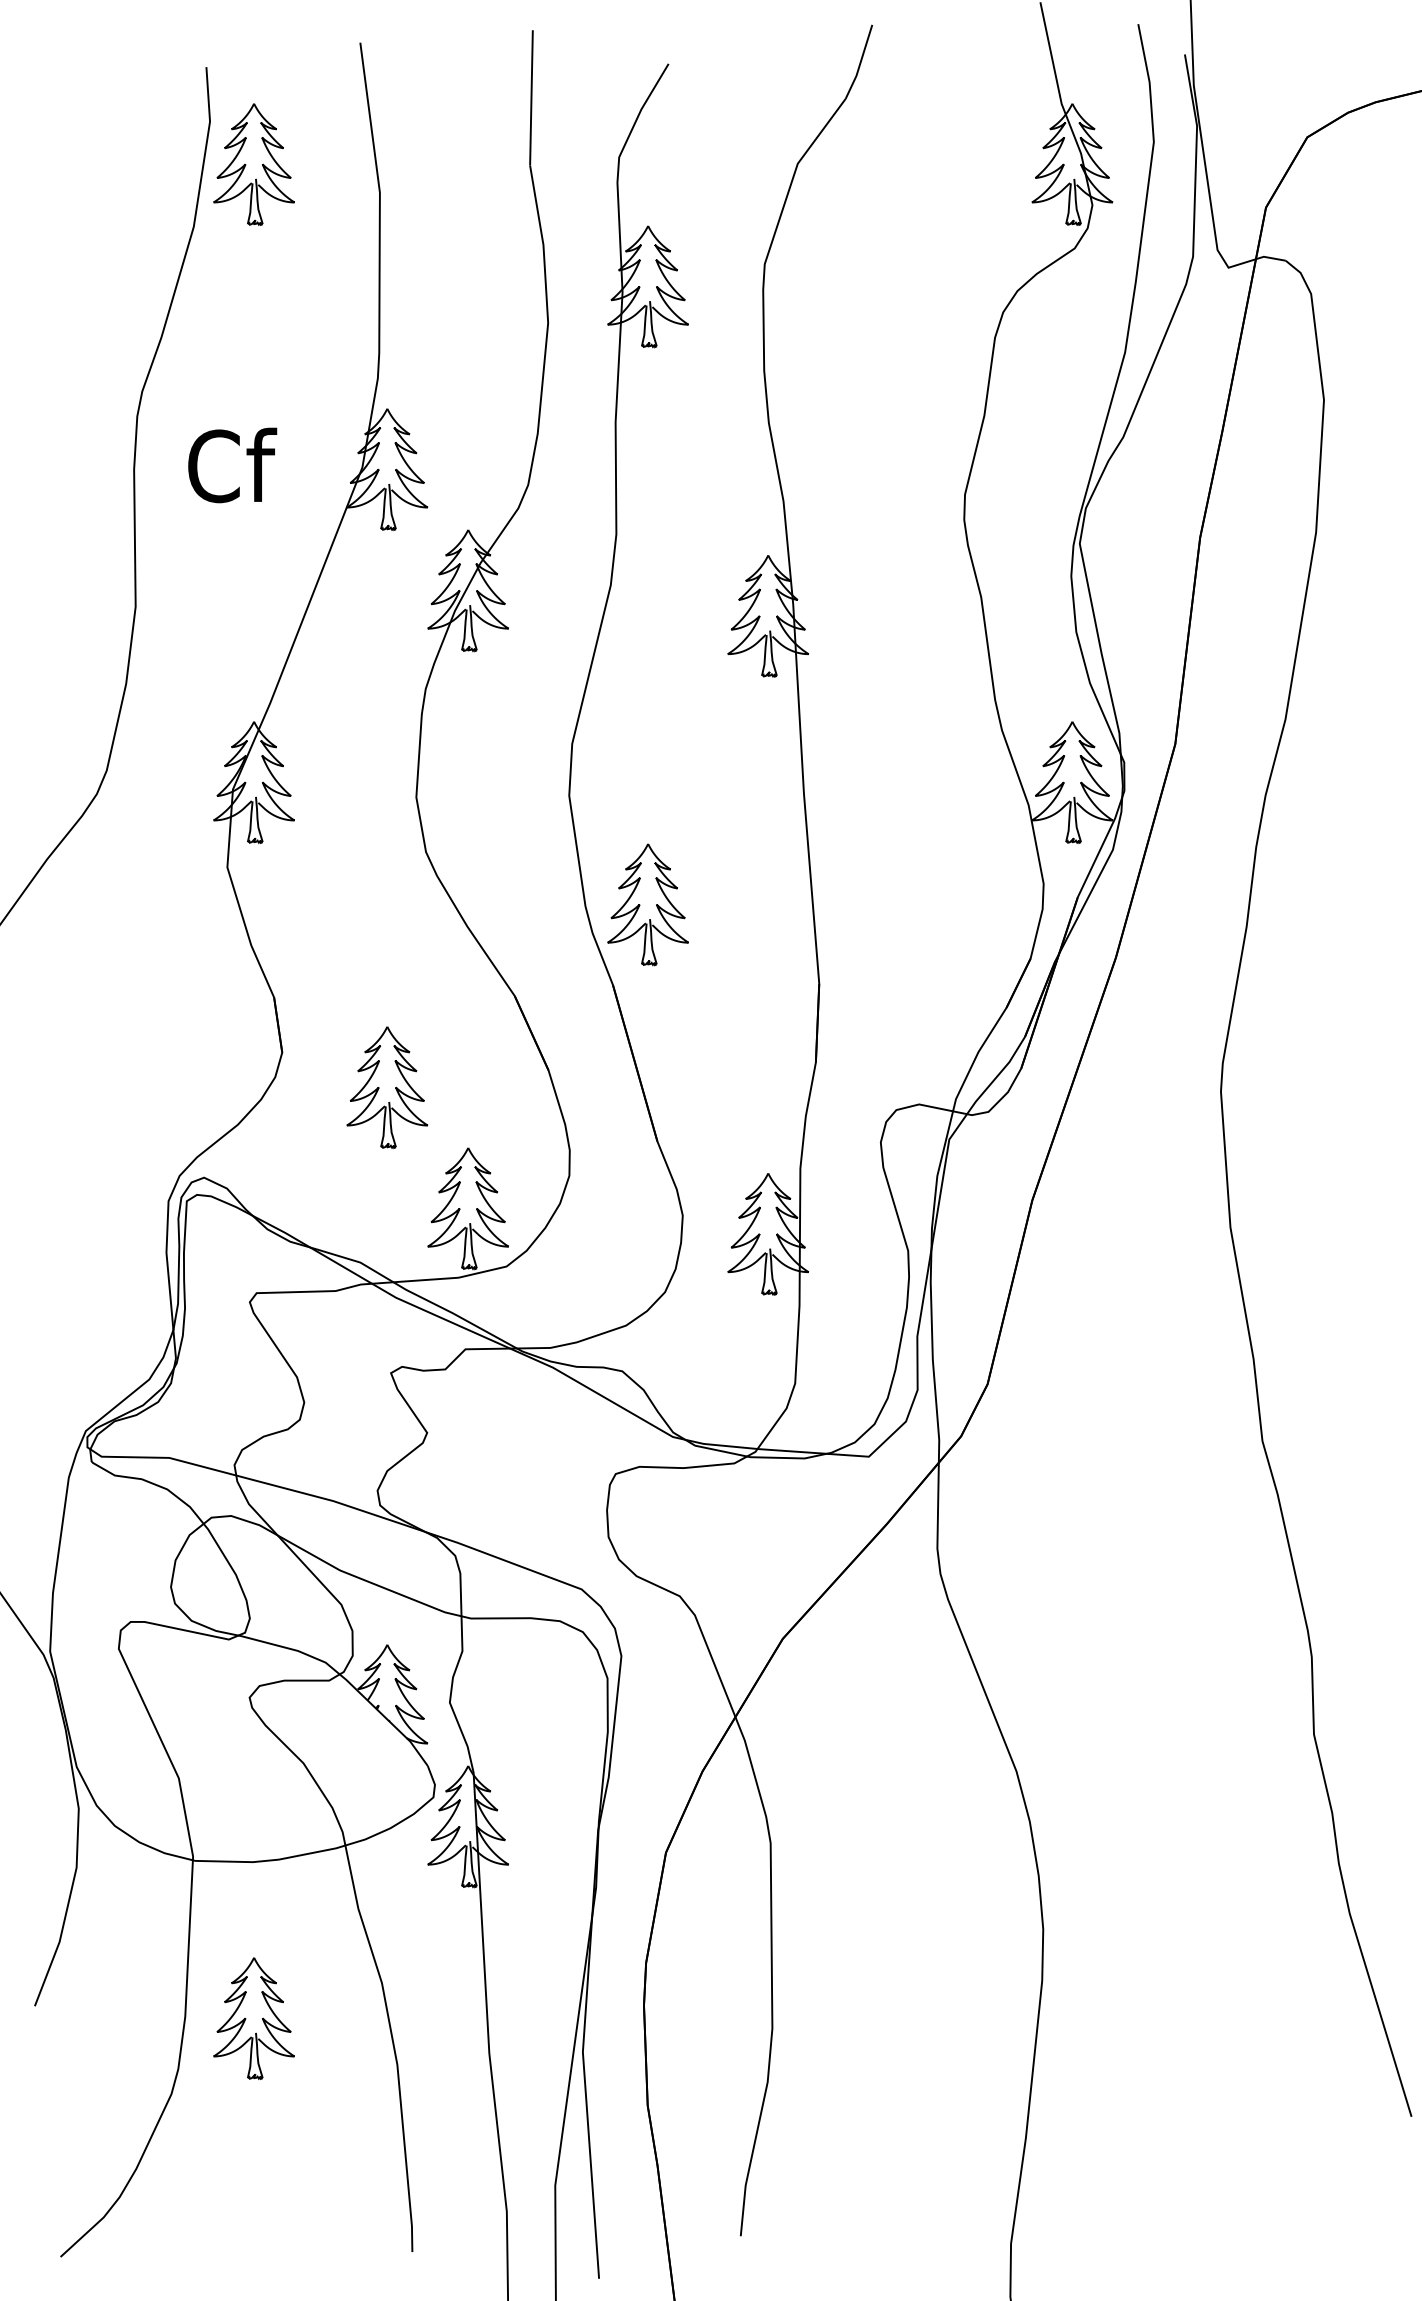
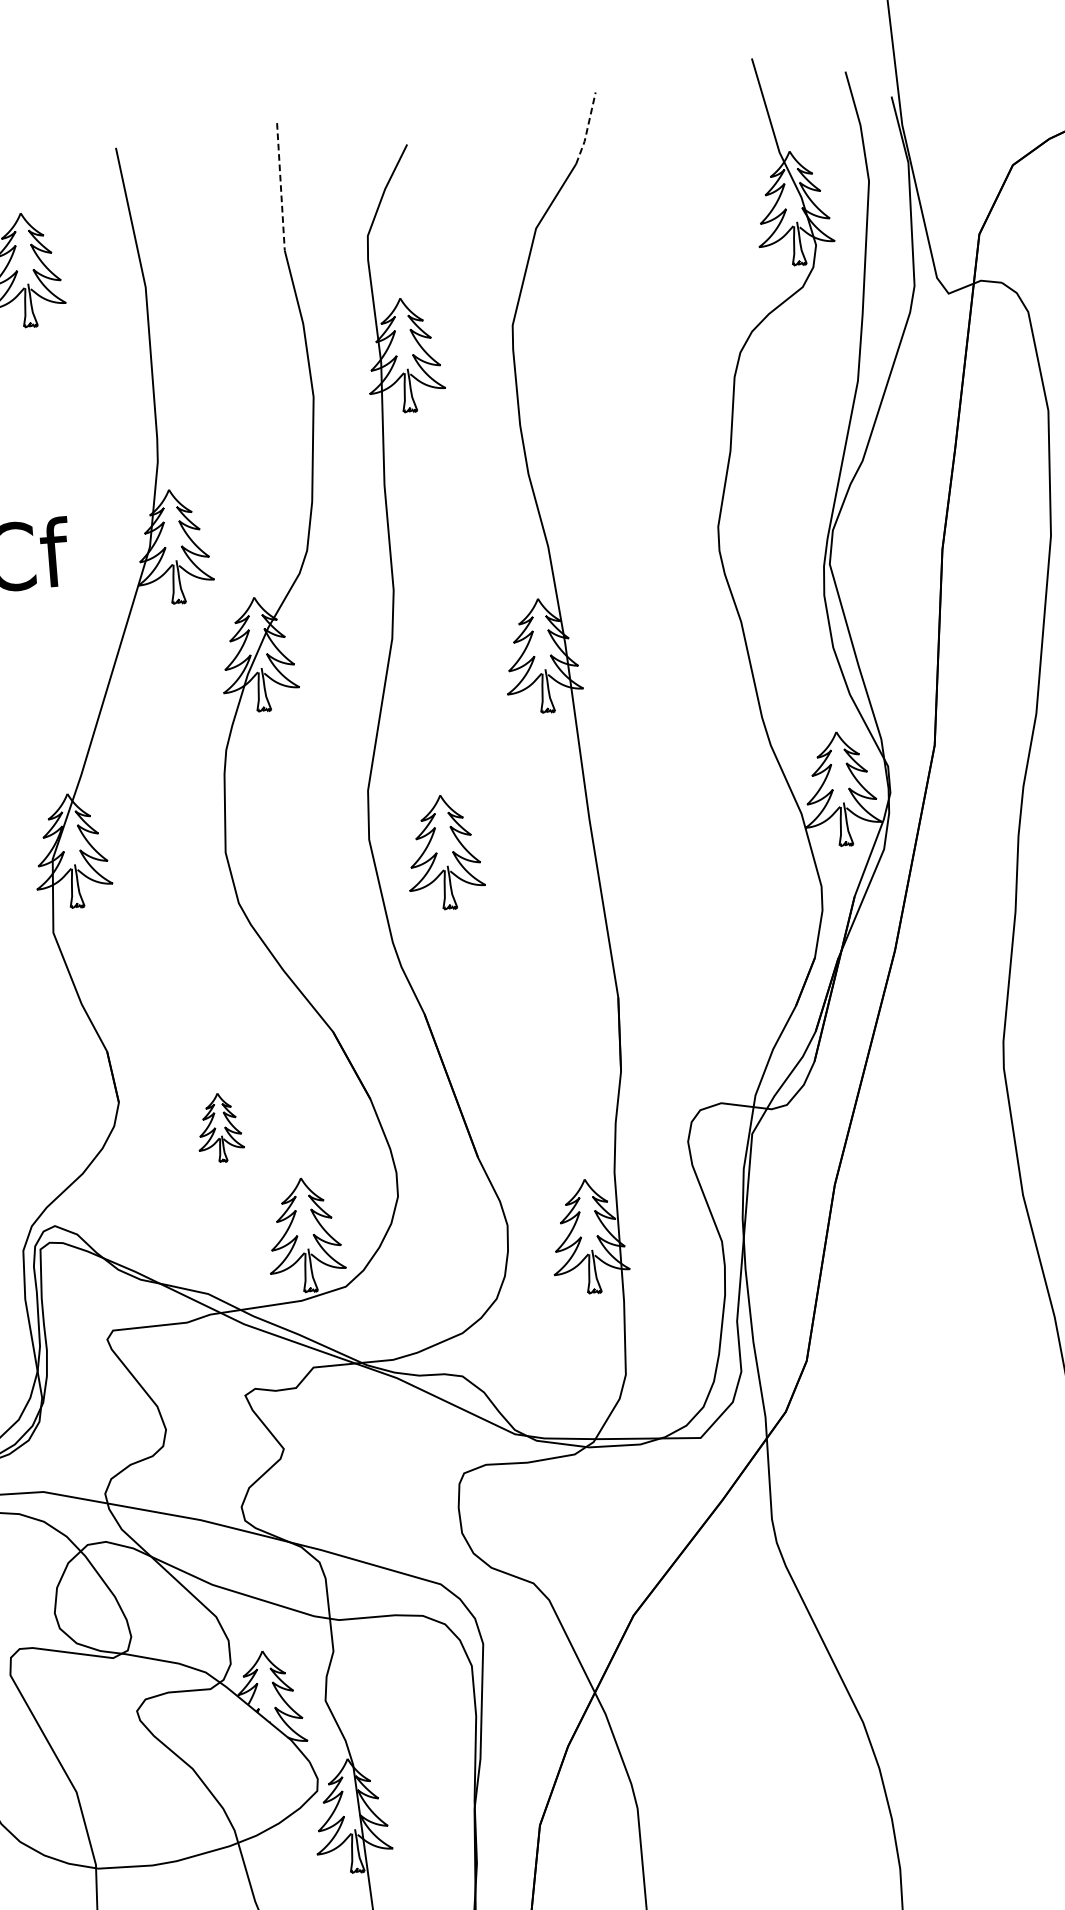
line: (860, 62) -> (587, 128), solid -> dashed
line: (531, 97) -> (280, 186), solid -> dashed
part: (647, 904) -> (444, 852), moved
part: (386, 1087) -> (219, 1127), size x0.6

